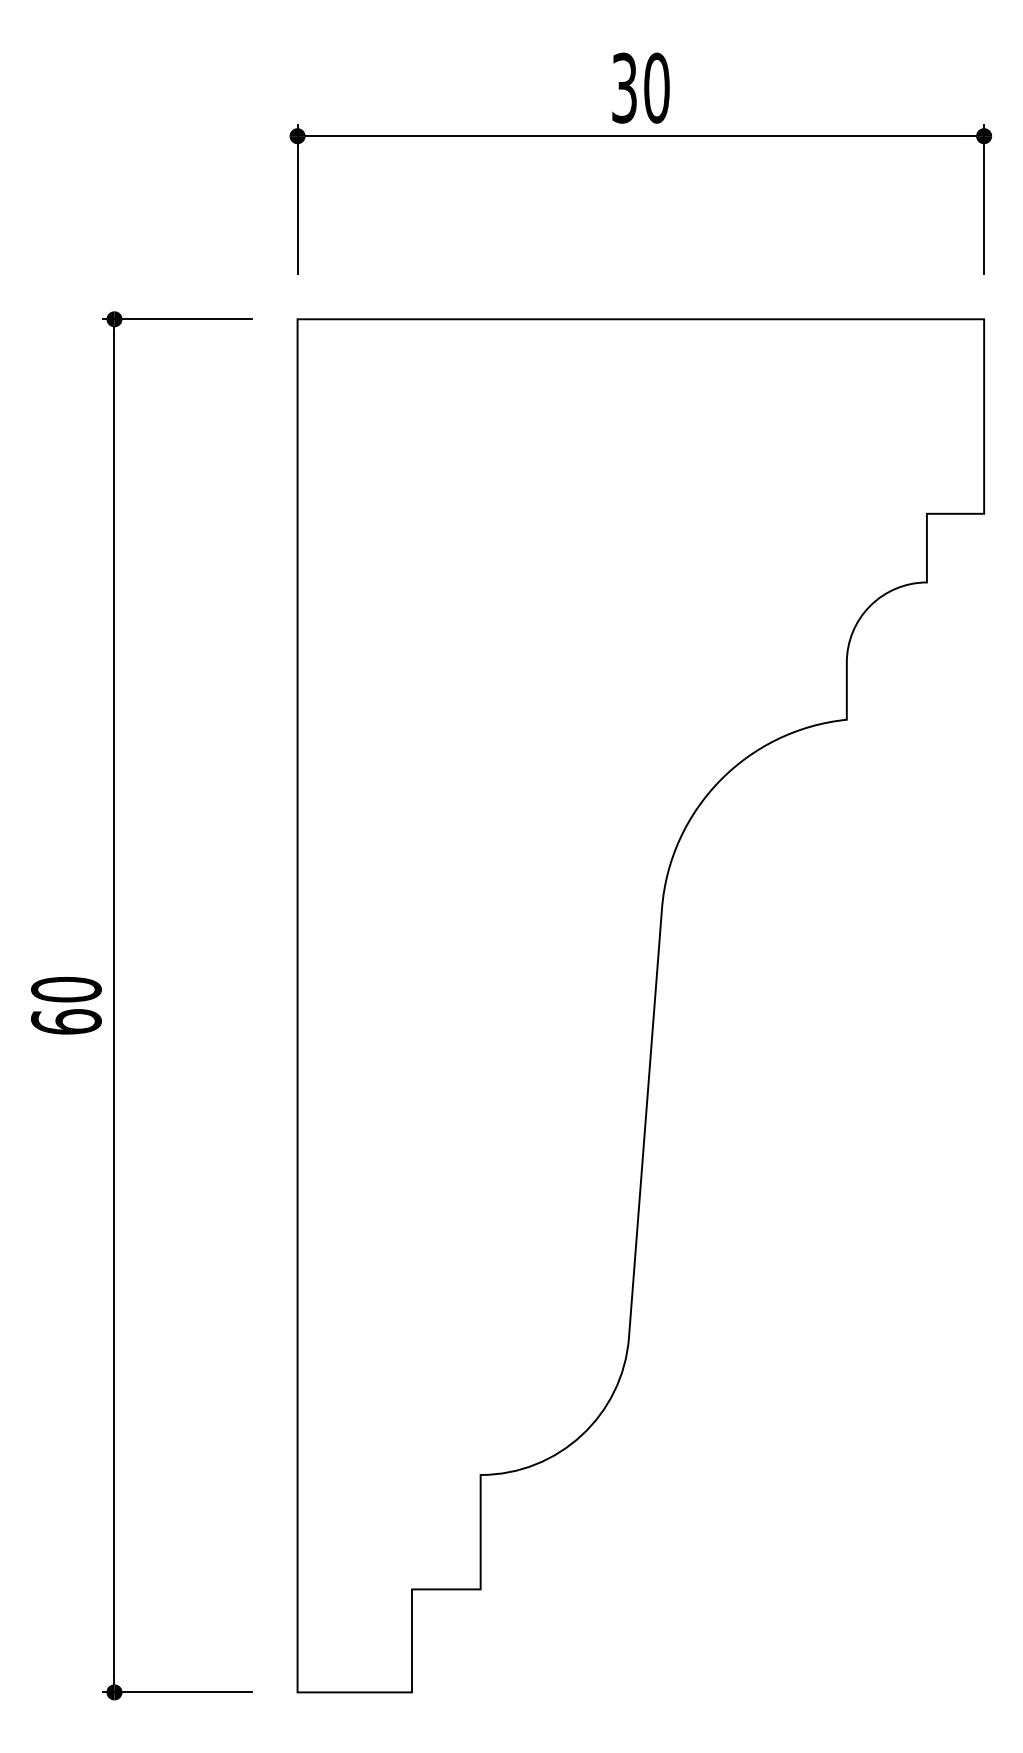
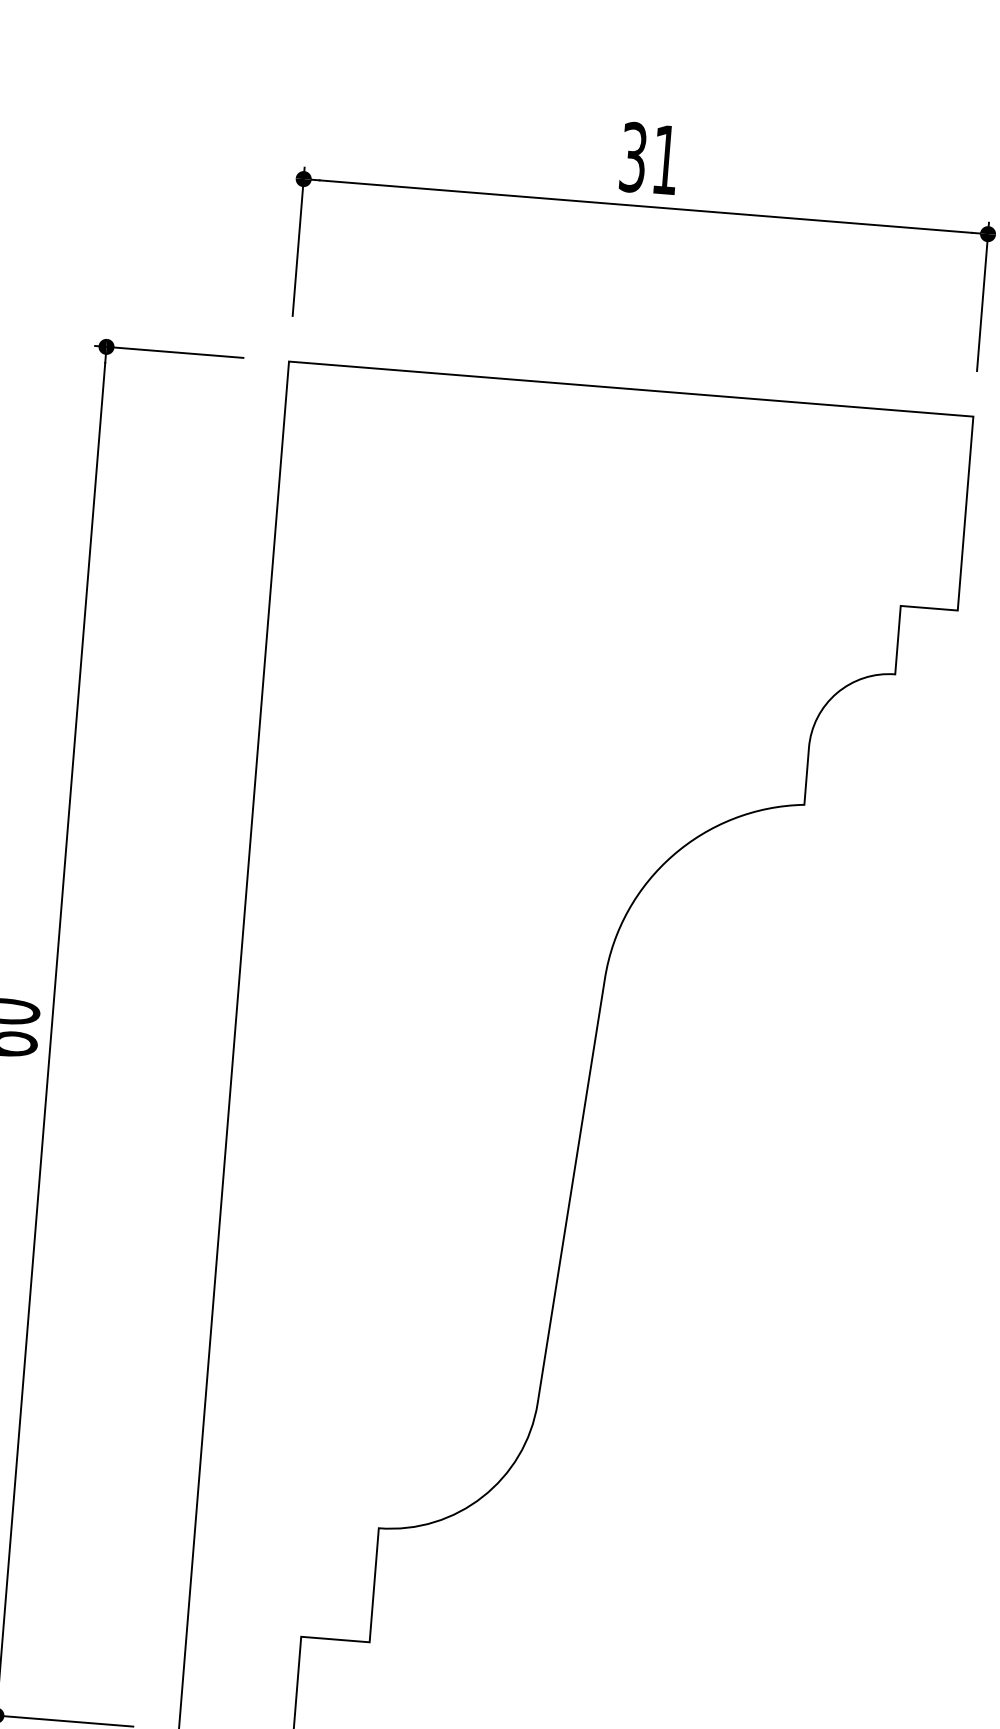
text: (656, 87) -> (665, 159), 30 -> 31

